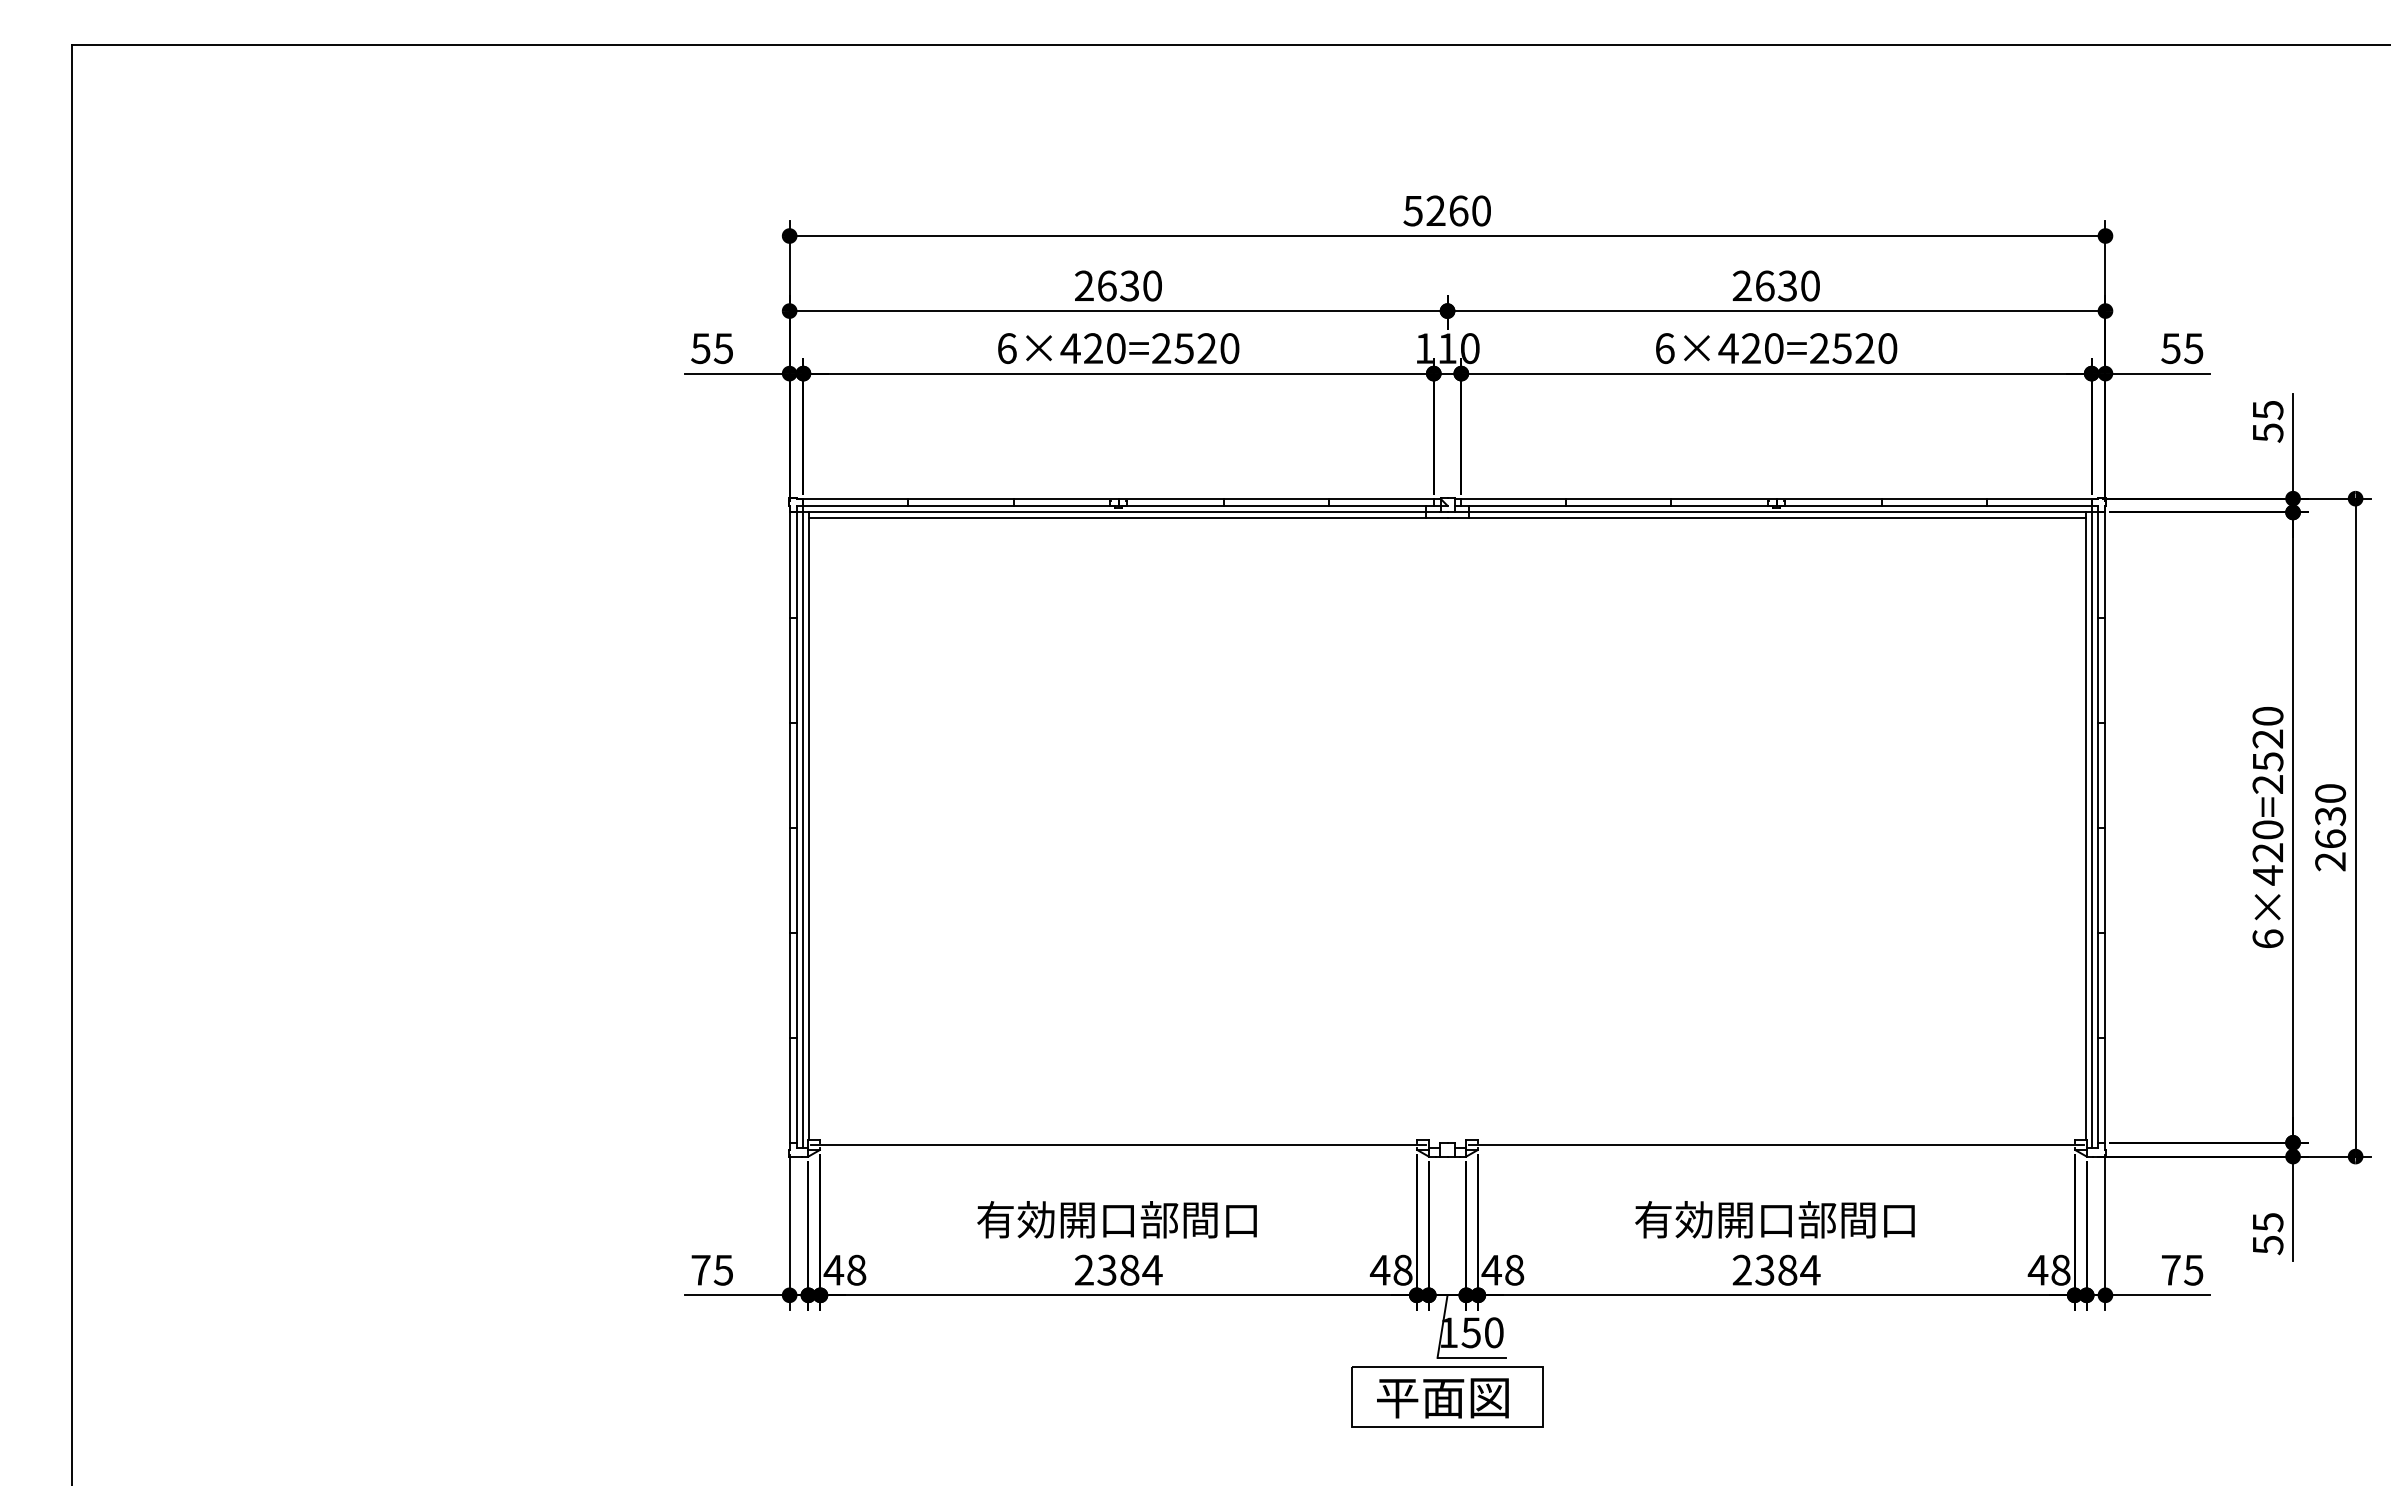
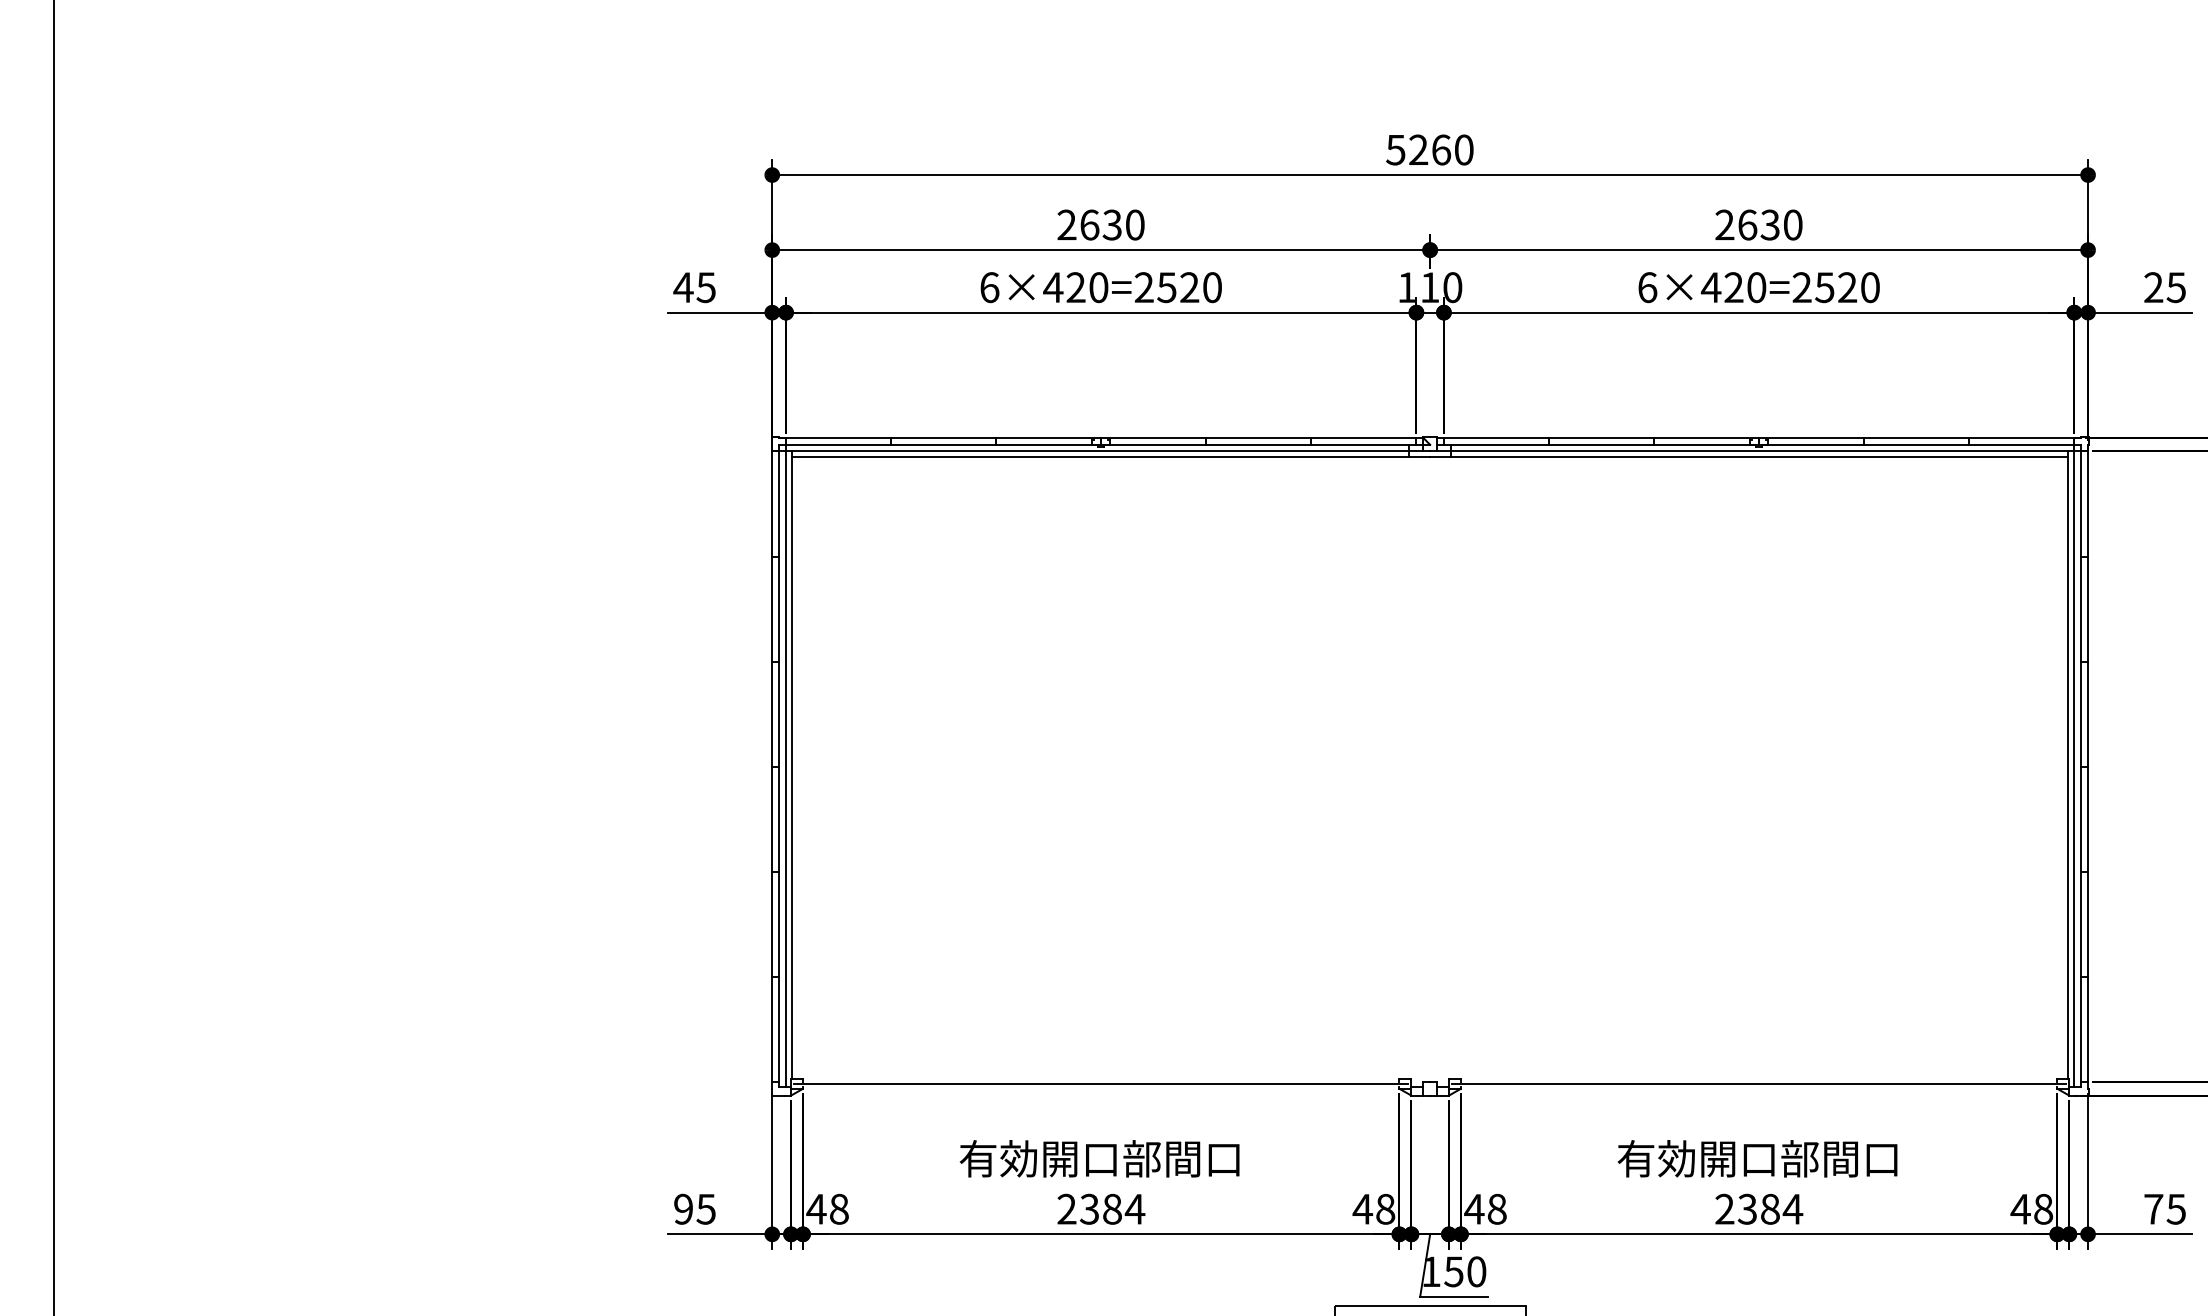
text: (700, 348) -> (683, 287), 55 -> 45
text: (2170, 348) -> (2153, 287), 55 -> 25
text: (700, 1269) -> (683, 1208), 75 -> 95

